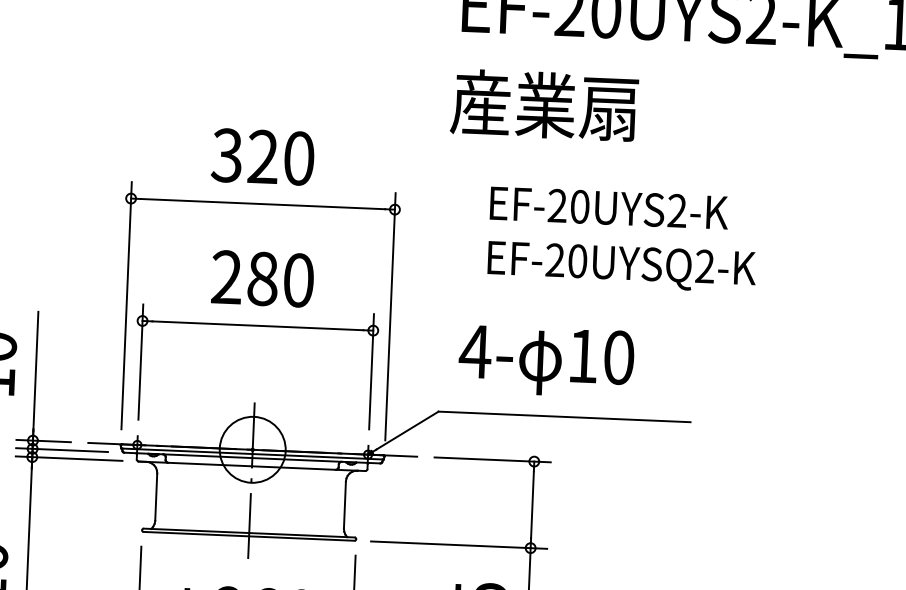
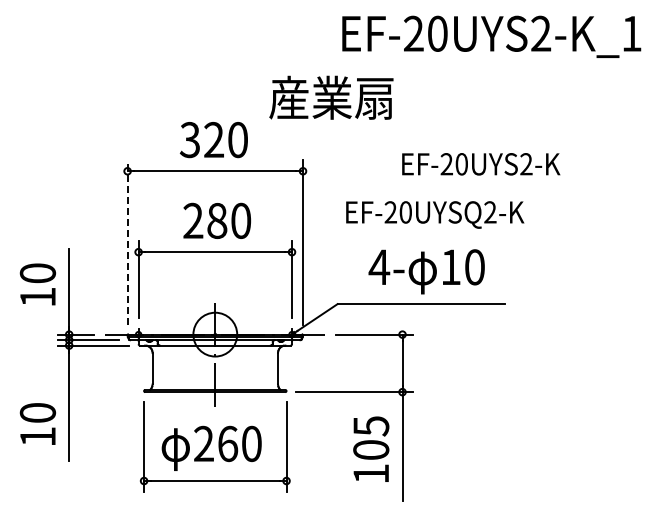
text: (544, 104) -> (331, 97), moved
text: (609, 208) -> (481, 164), moved
text: (622, 266) -> (435, 214), moved
line: (126, 304) -> (127, 241), solid -> dashed
text: (546, 360) -> (426, 271), moved

